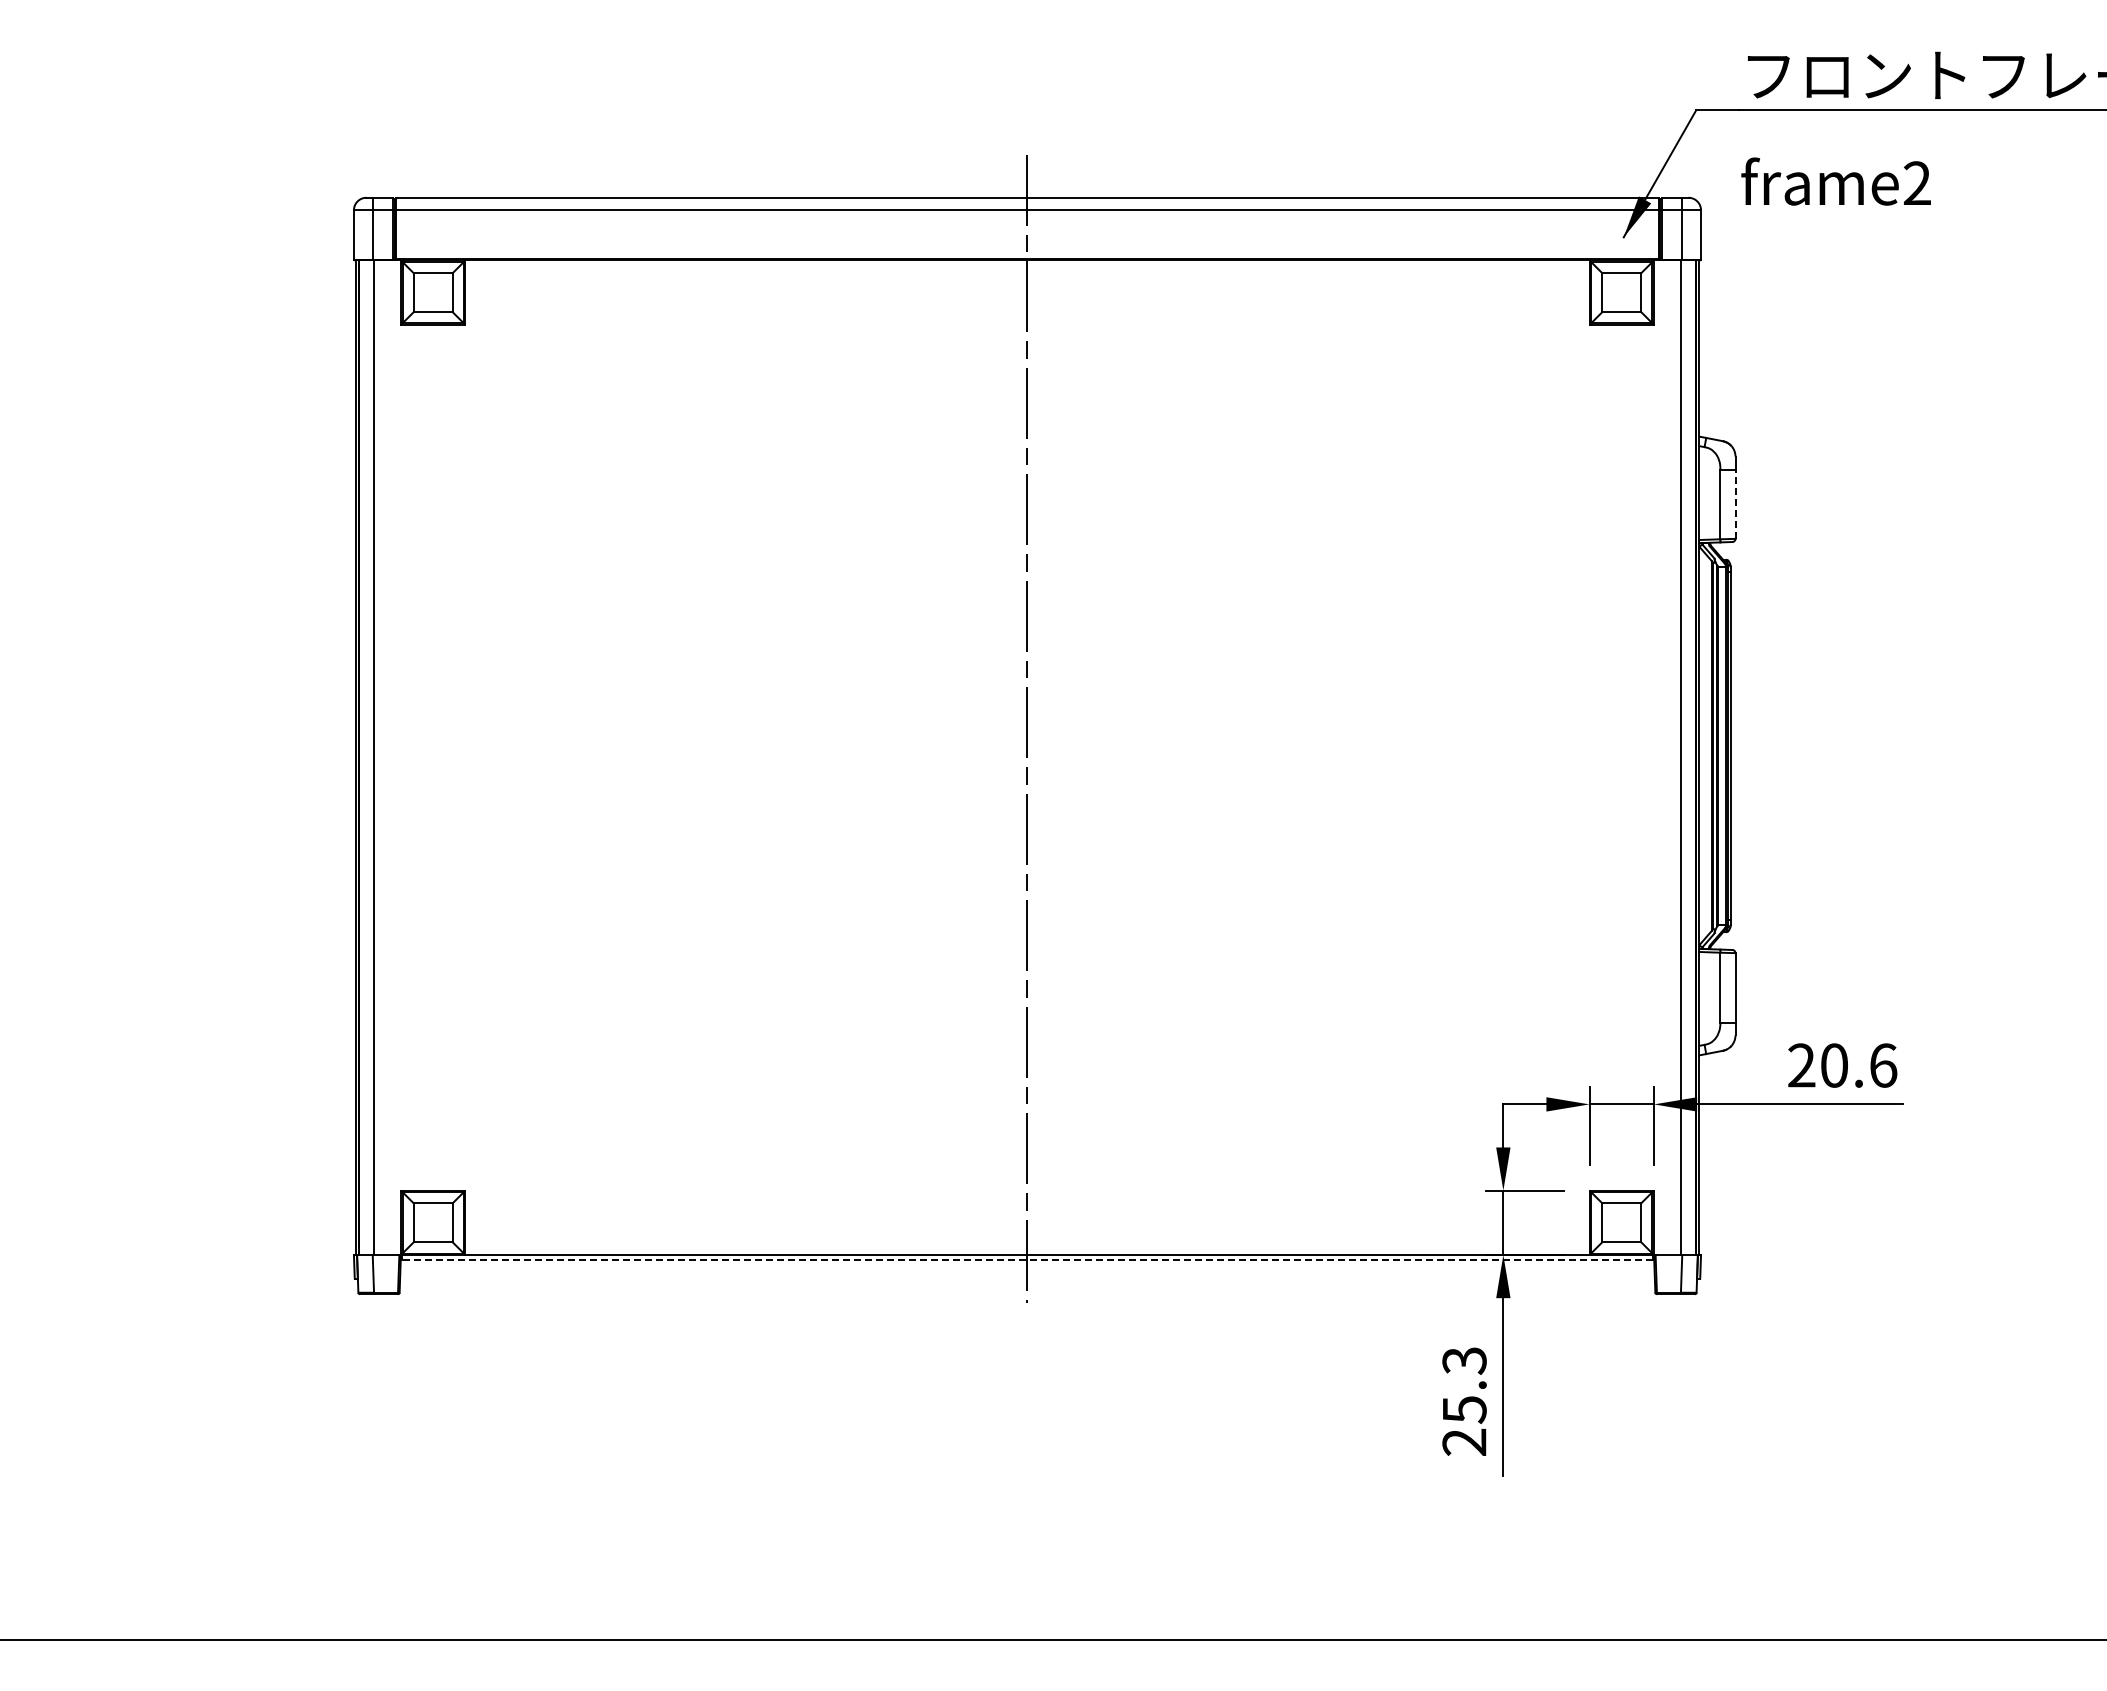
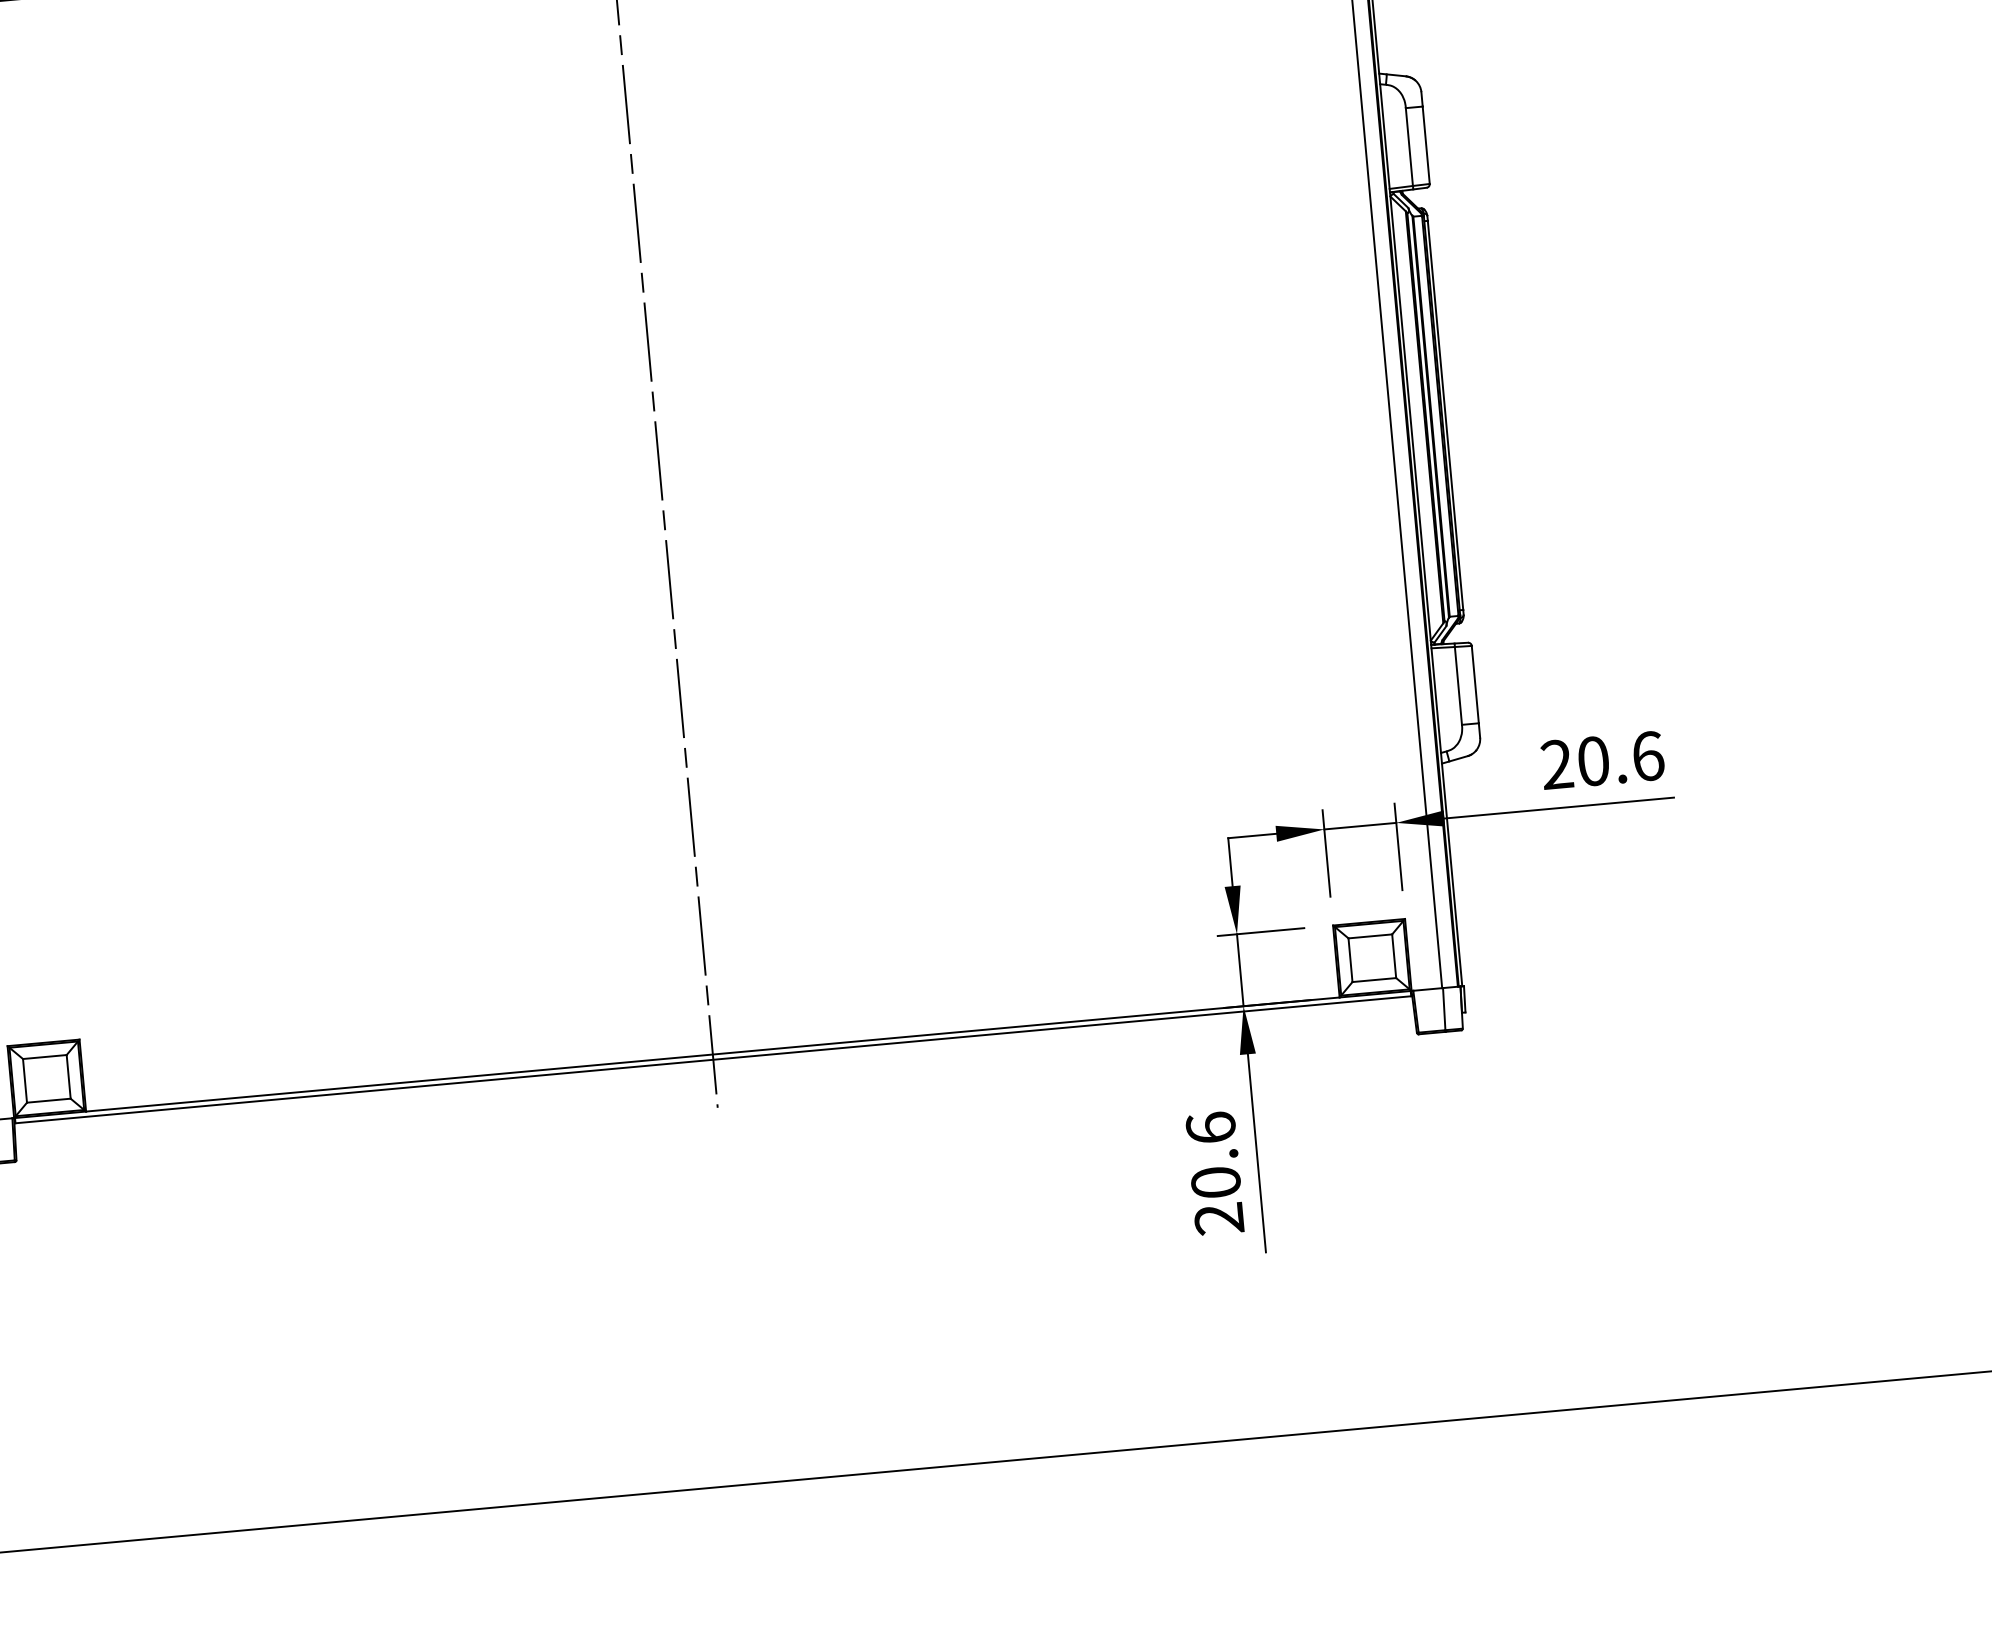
line: (1735, 504) -> (1426, 145), dashed -> solid
line: (1027, 1259) -> (713, 1059), dashed -> solid
text: (1464, 1385) -> (1213, 1155), 25.3 -> 20.6

